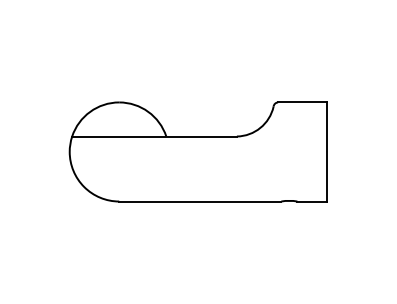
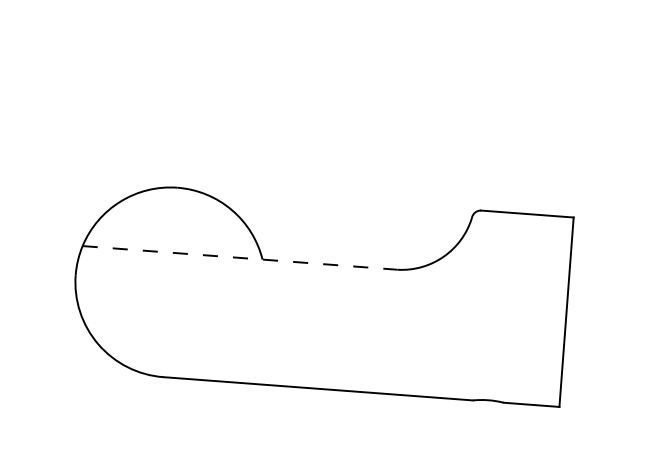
line: (155, 136) -> (241, 258), solid -> dashed

